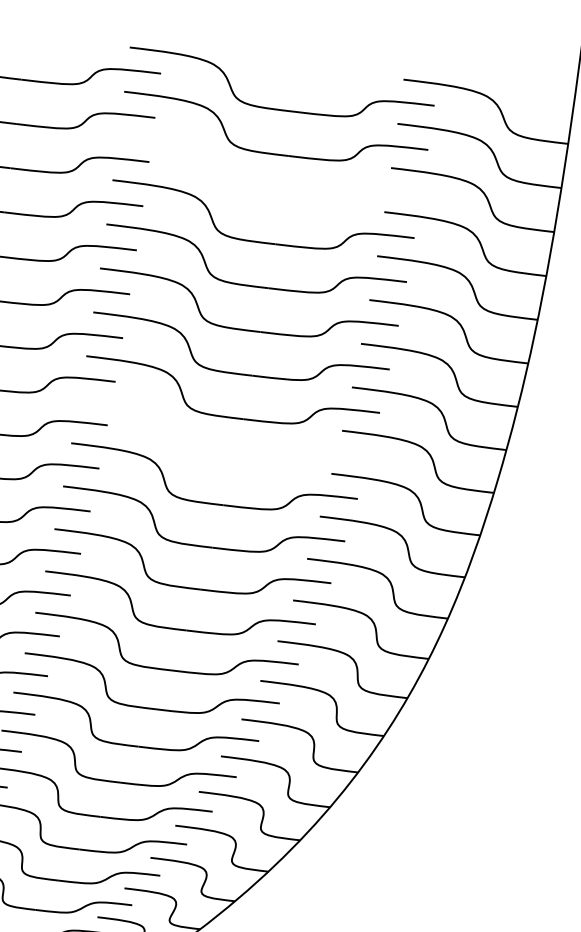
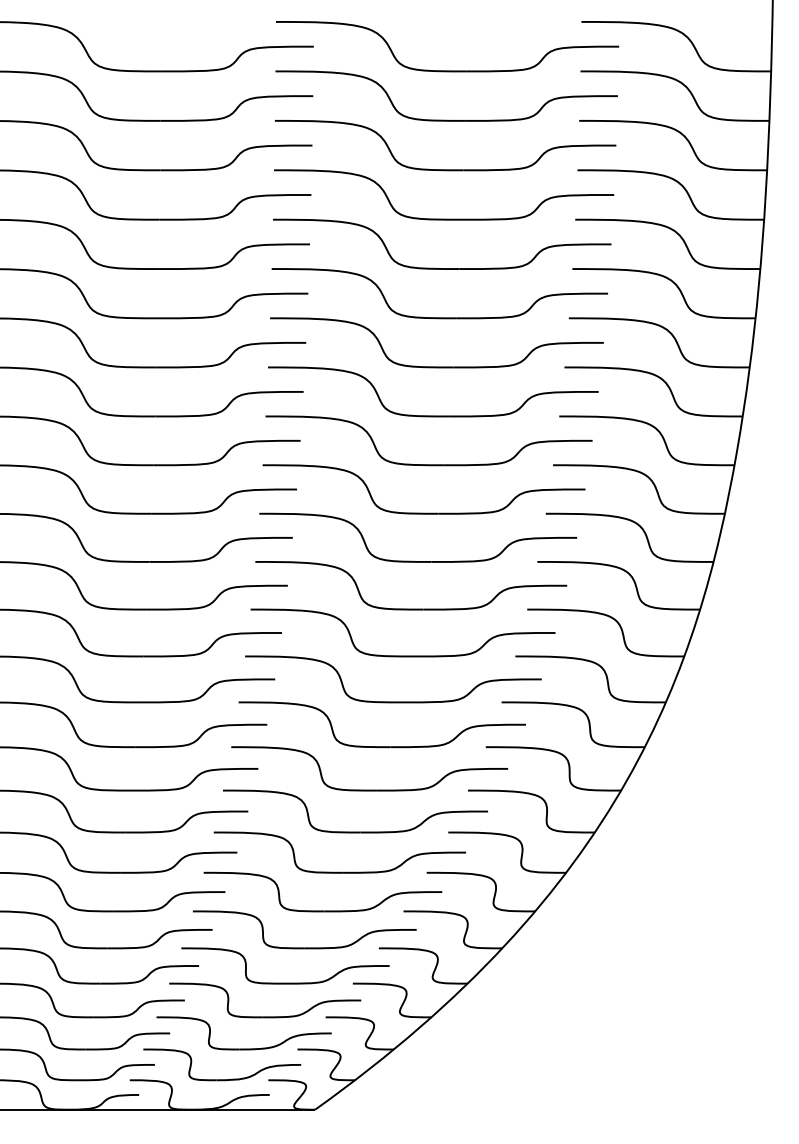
part: (266, 197) -> (445, 169), added
part: (219, 460) -> (428, 464), added

